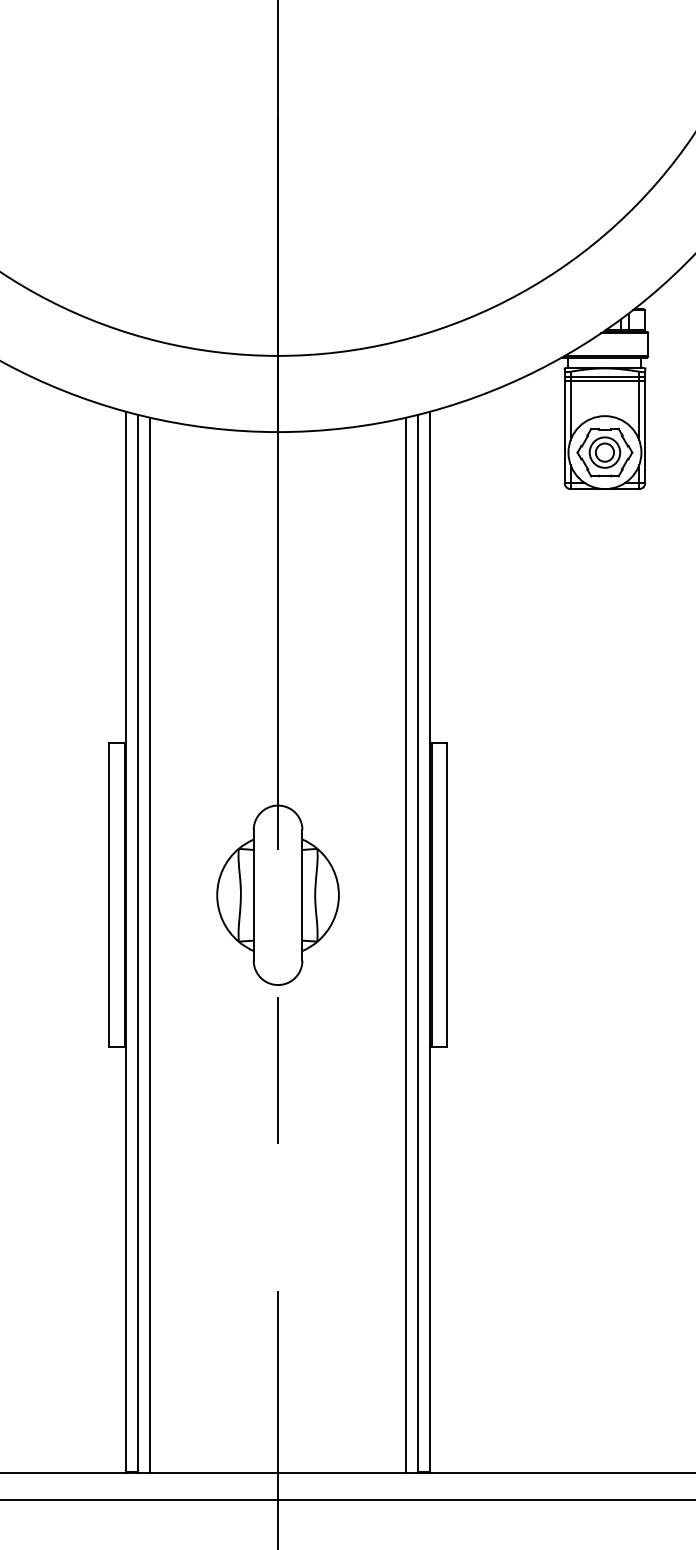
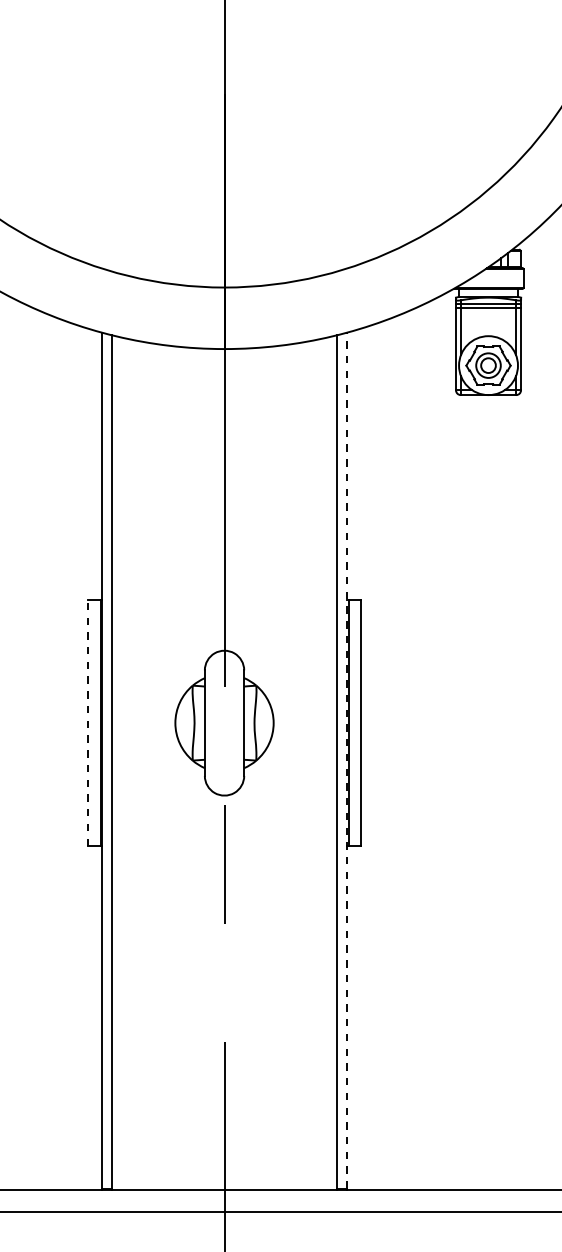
line: (109, 894) -> (88, 722), solid -> dashed
line: (430, 941) -> (347, 760), solid -> dashed
line: (150, 945) -> (121, 763), removed
line: (405, 945) -> (327, 763), removed

